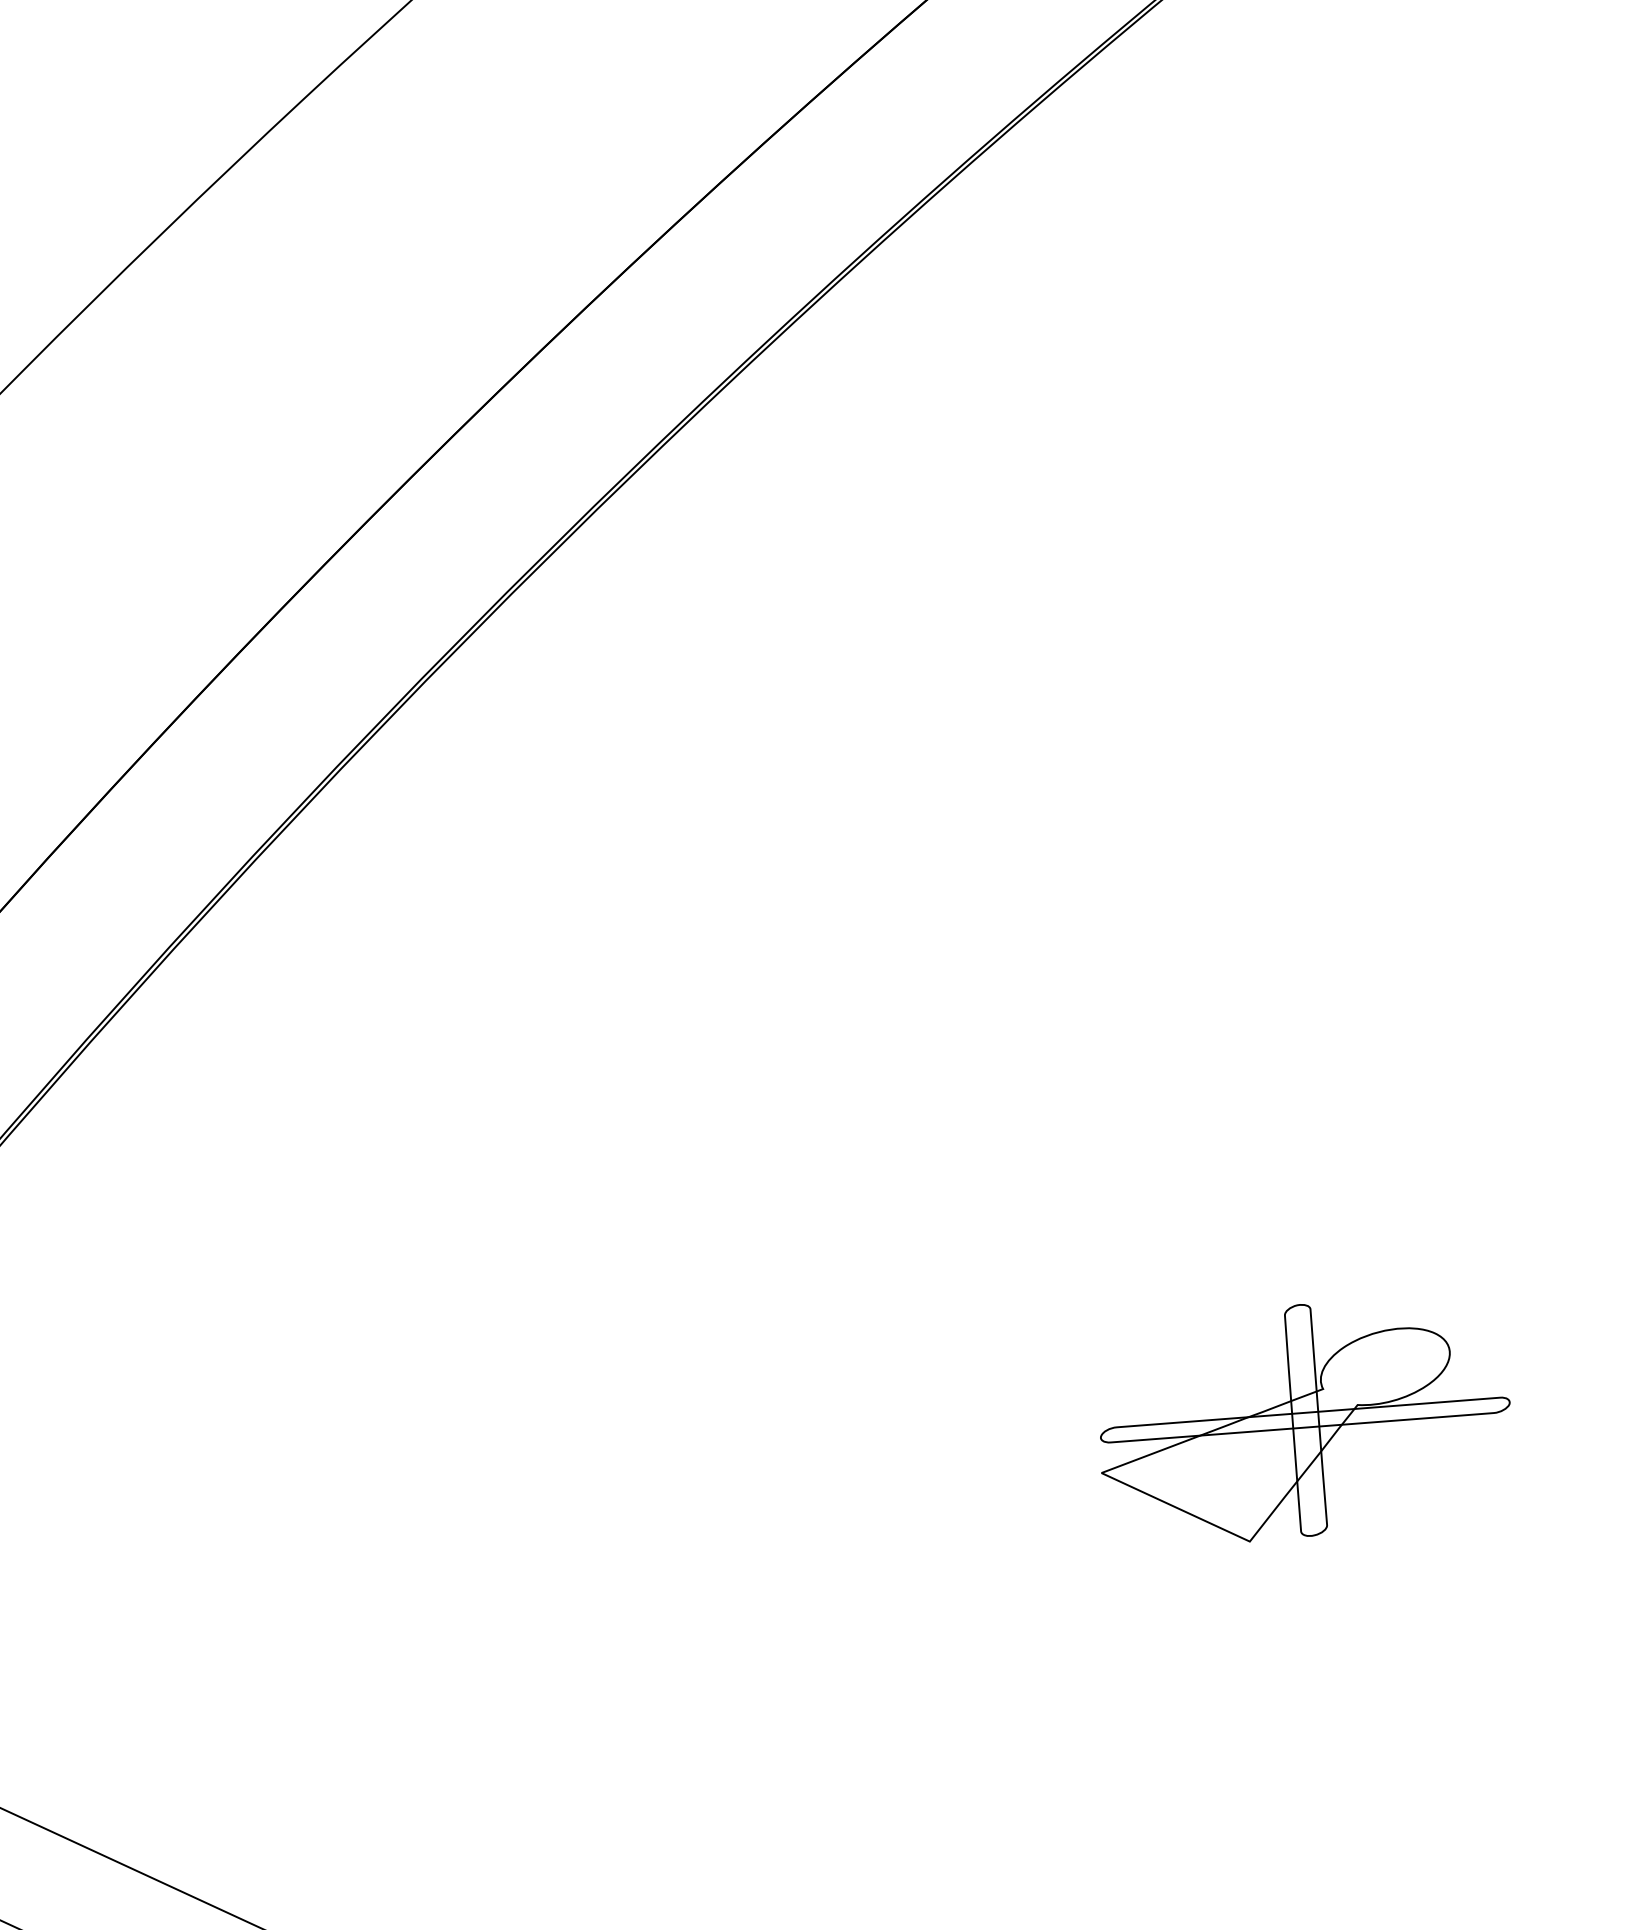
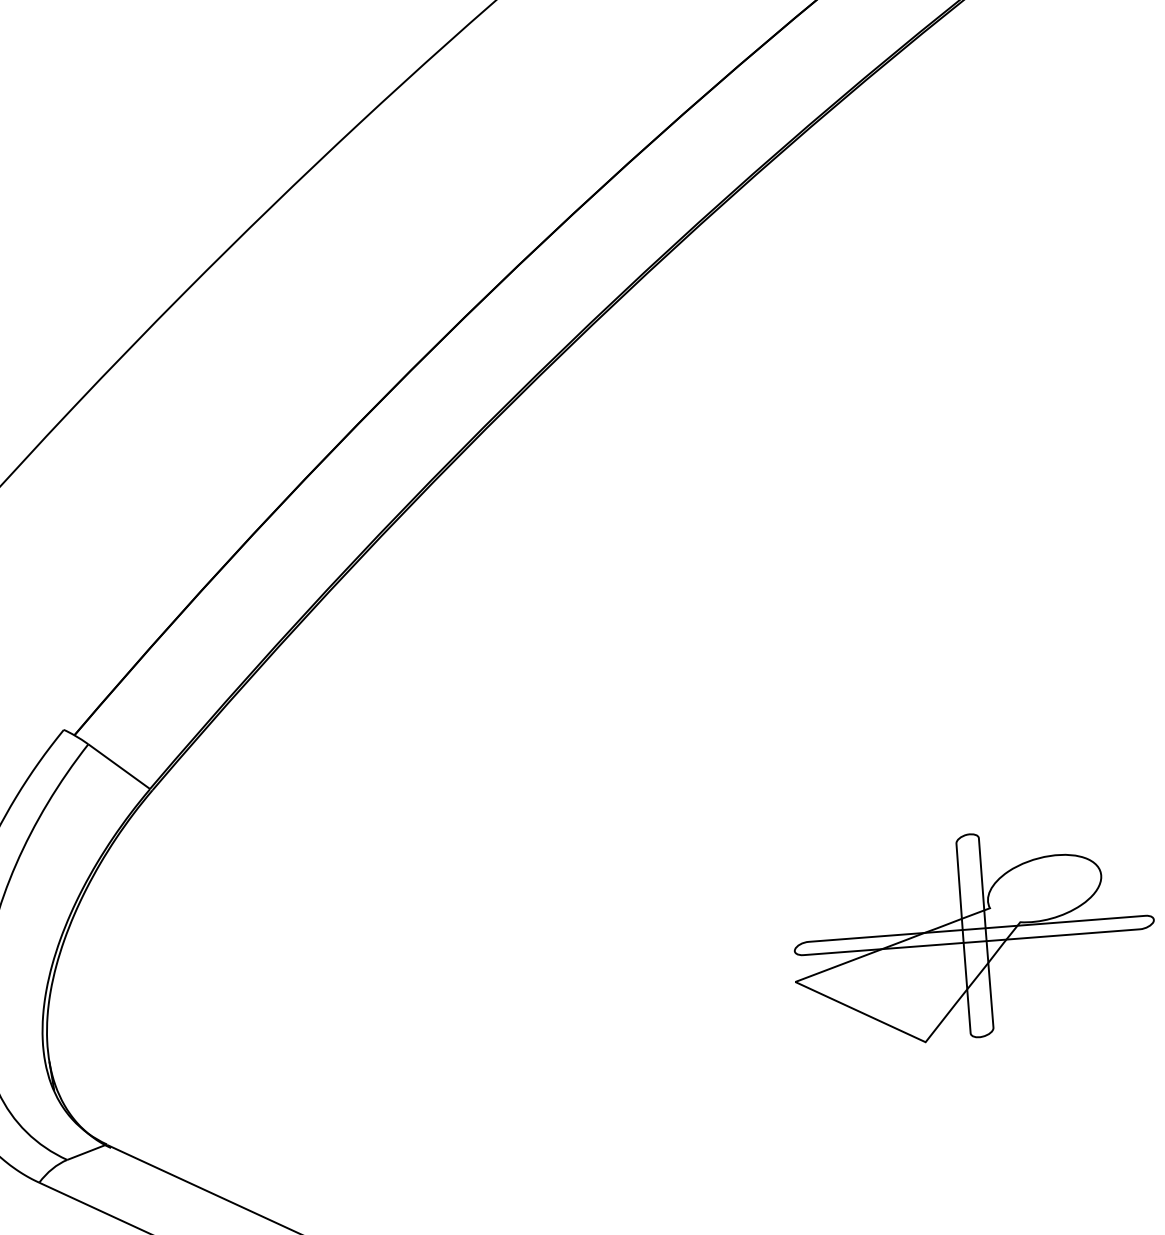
part: (1305, 1423) -> (974, 938), size x1.43

